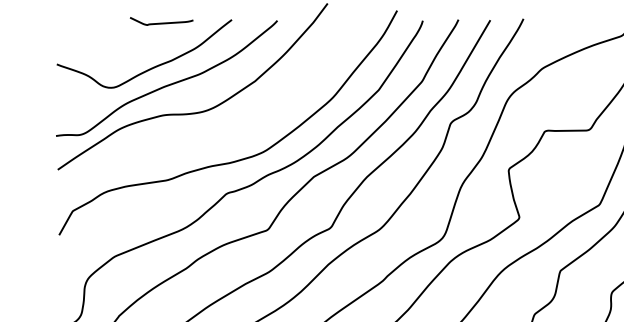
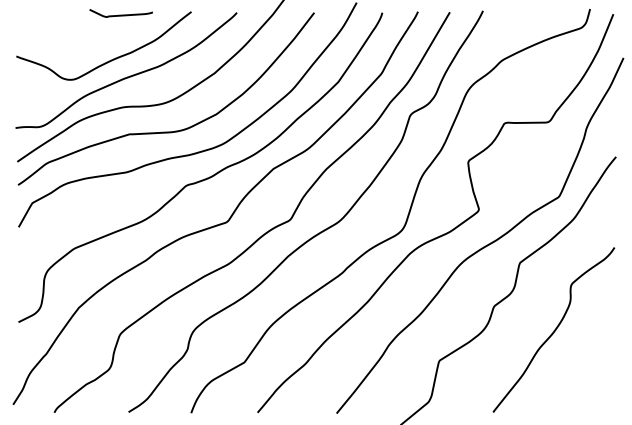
curve: (205, 139) -> (165, 131), added

